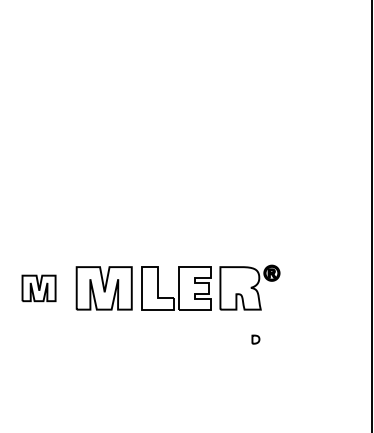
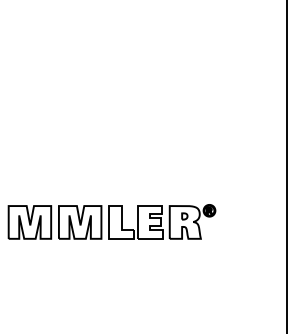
part: (38, 288) -> (29, 222), size x1.67
part: (255, 339) -> (184, 216), moved

